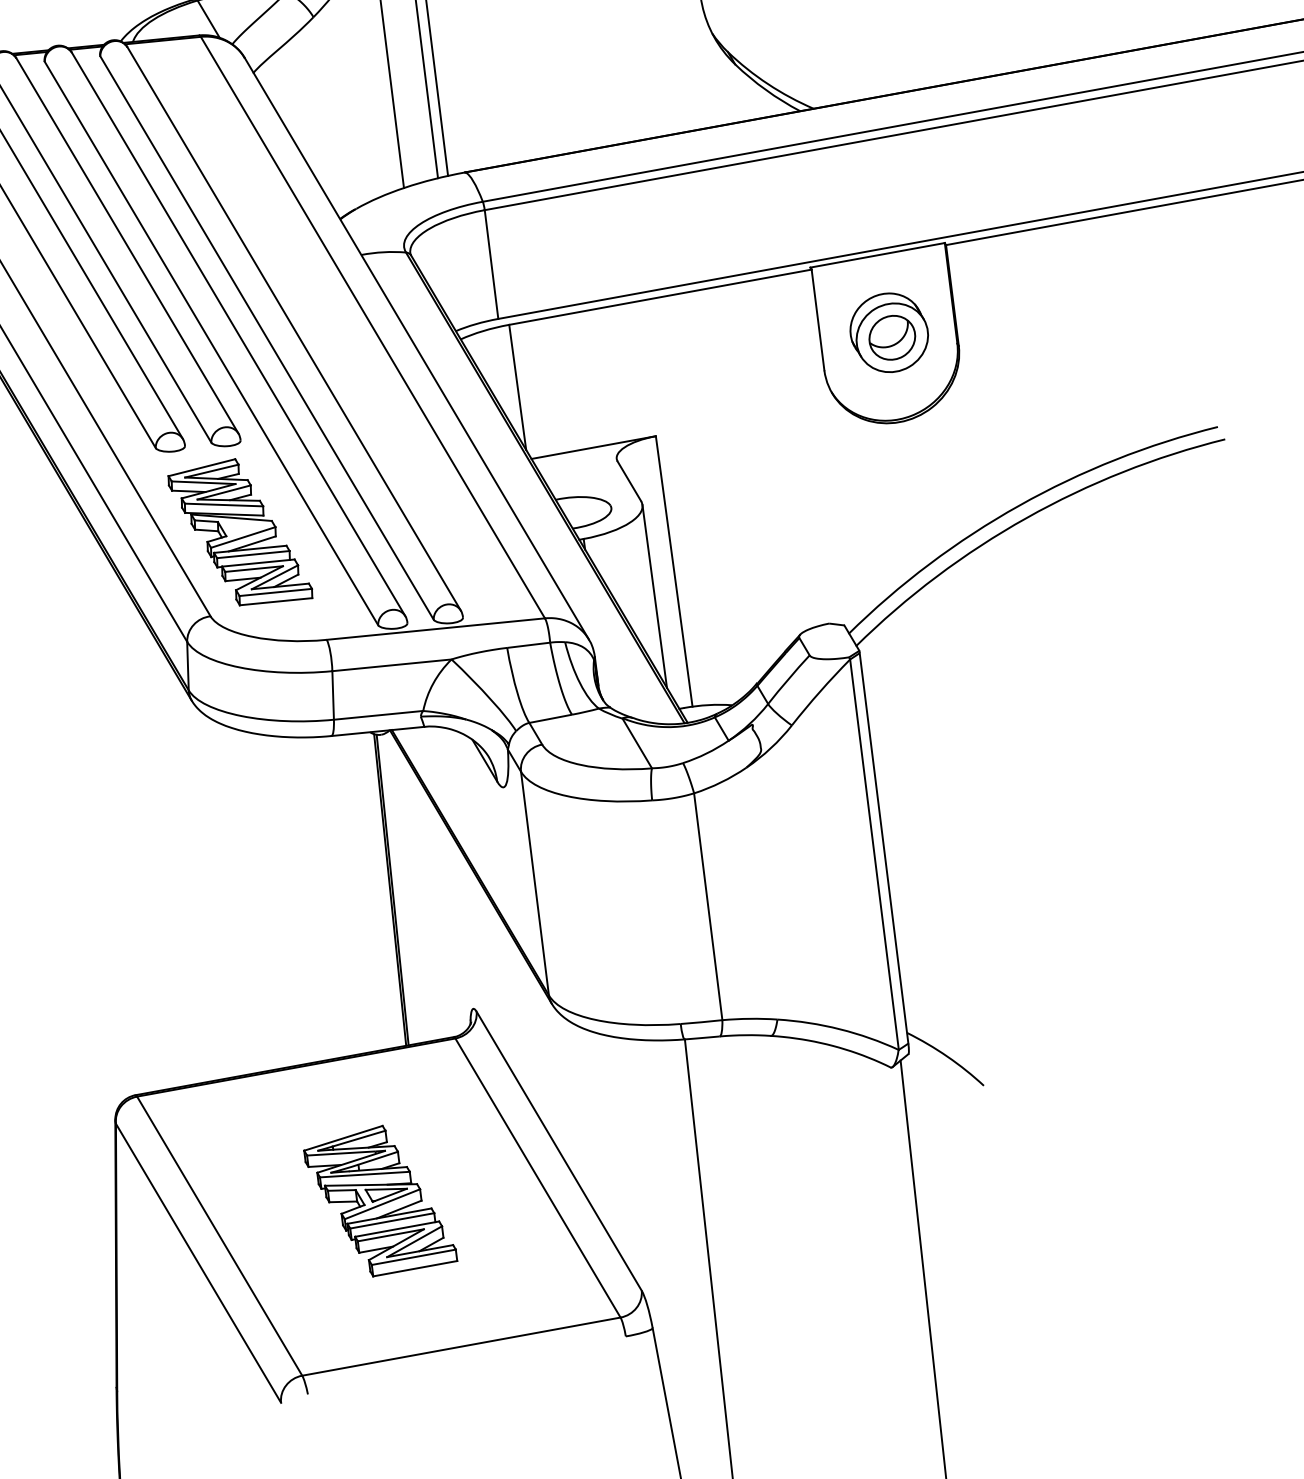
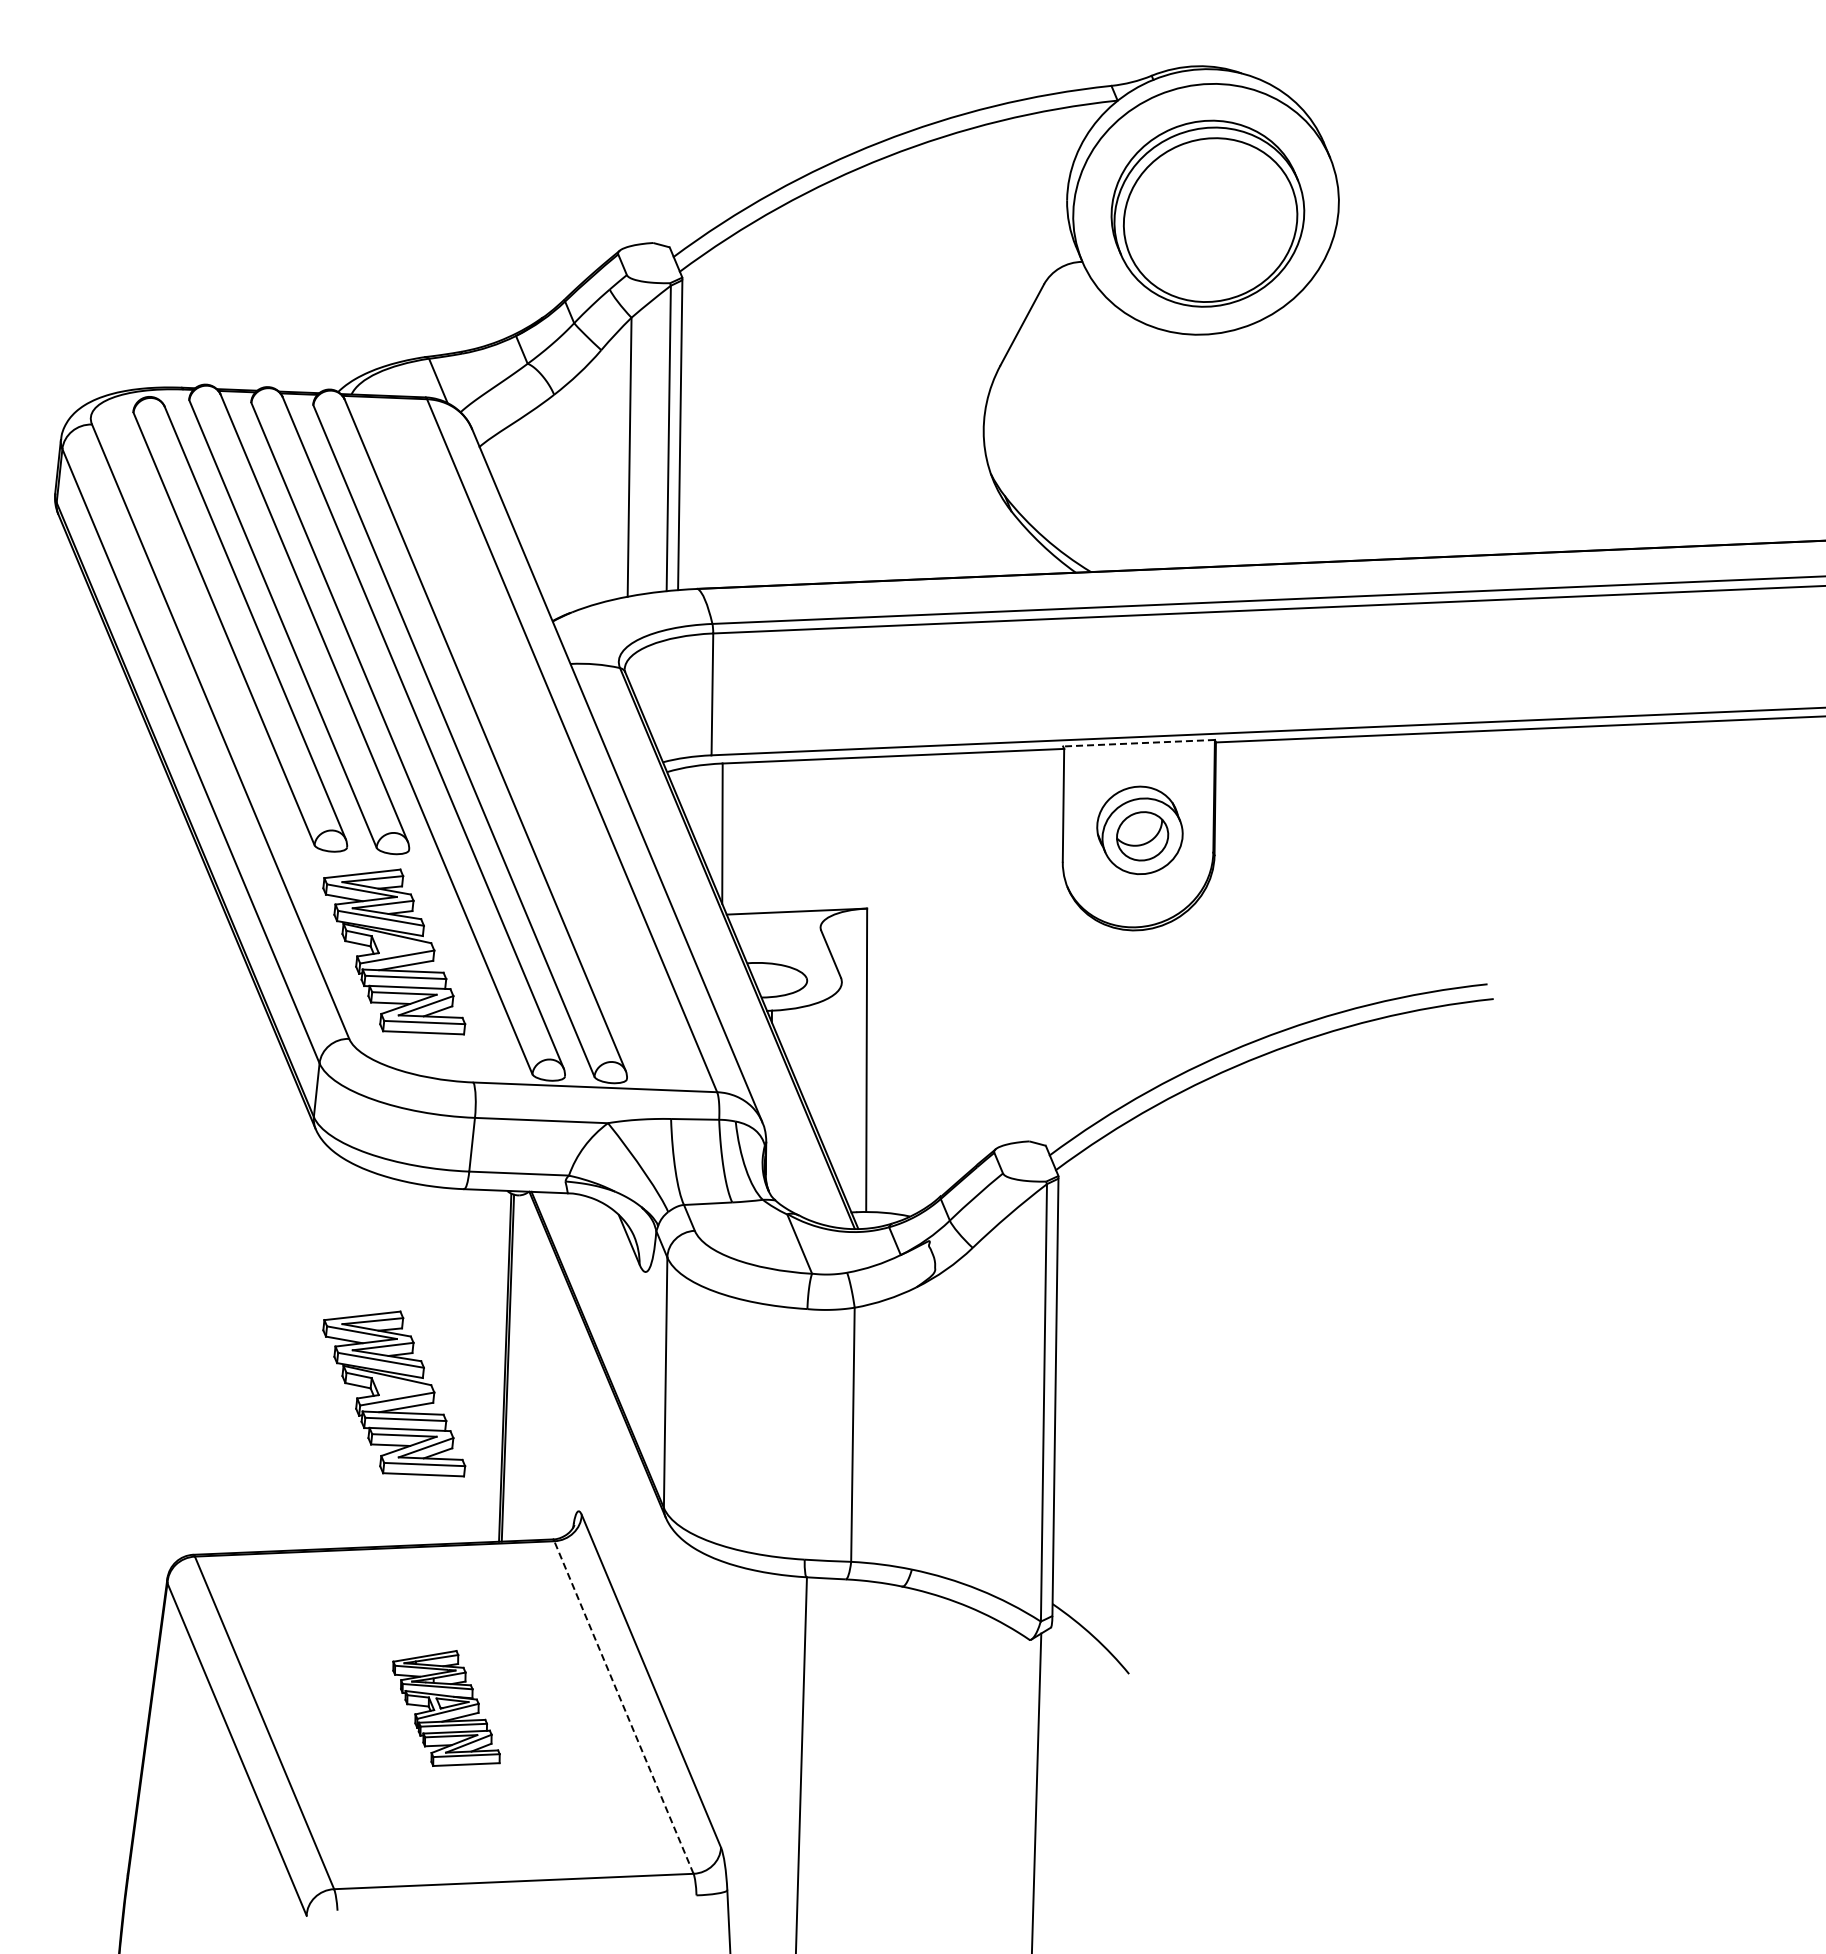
line: (878, 255) -> (1139, 743), solid -> dashed
line: (653, 596) -> (840, 1084), removed
part: (294, 926) -> (394, 1393), added
line: (537, 1178) -> (623, 1707), solid -> dashed
part: (380, 1200) -> (446, 1708), size x0.7

